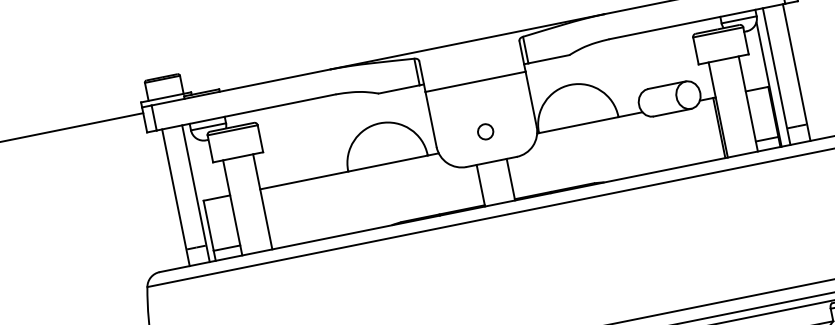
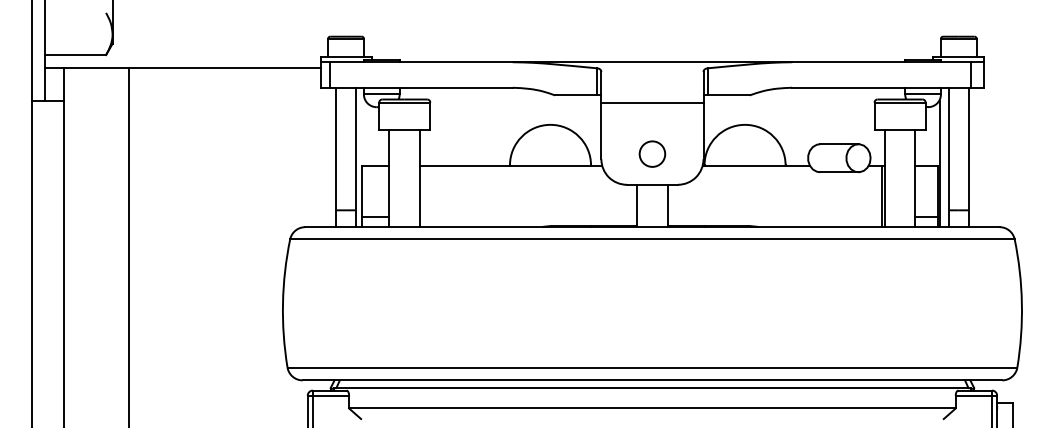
circle: (485, 131) -> (652, 153), size x1.67

